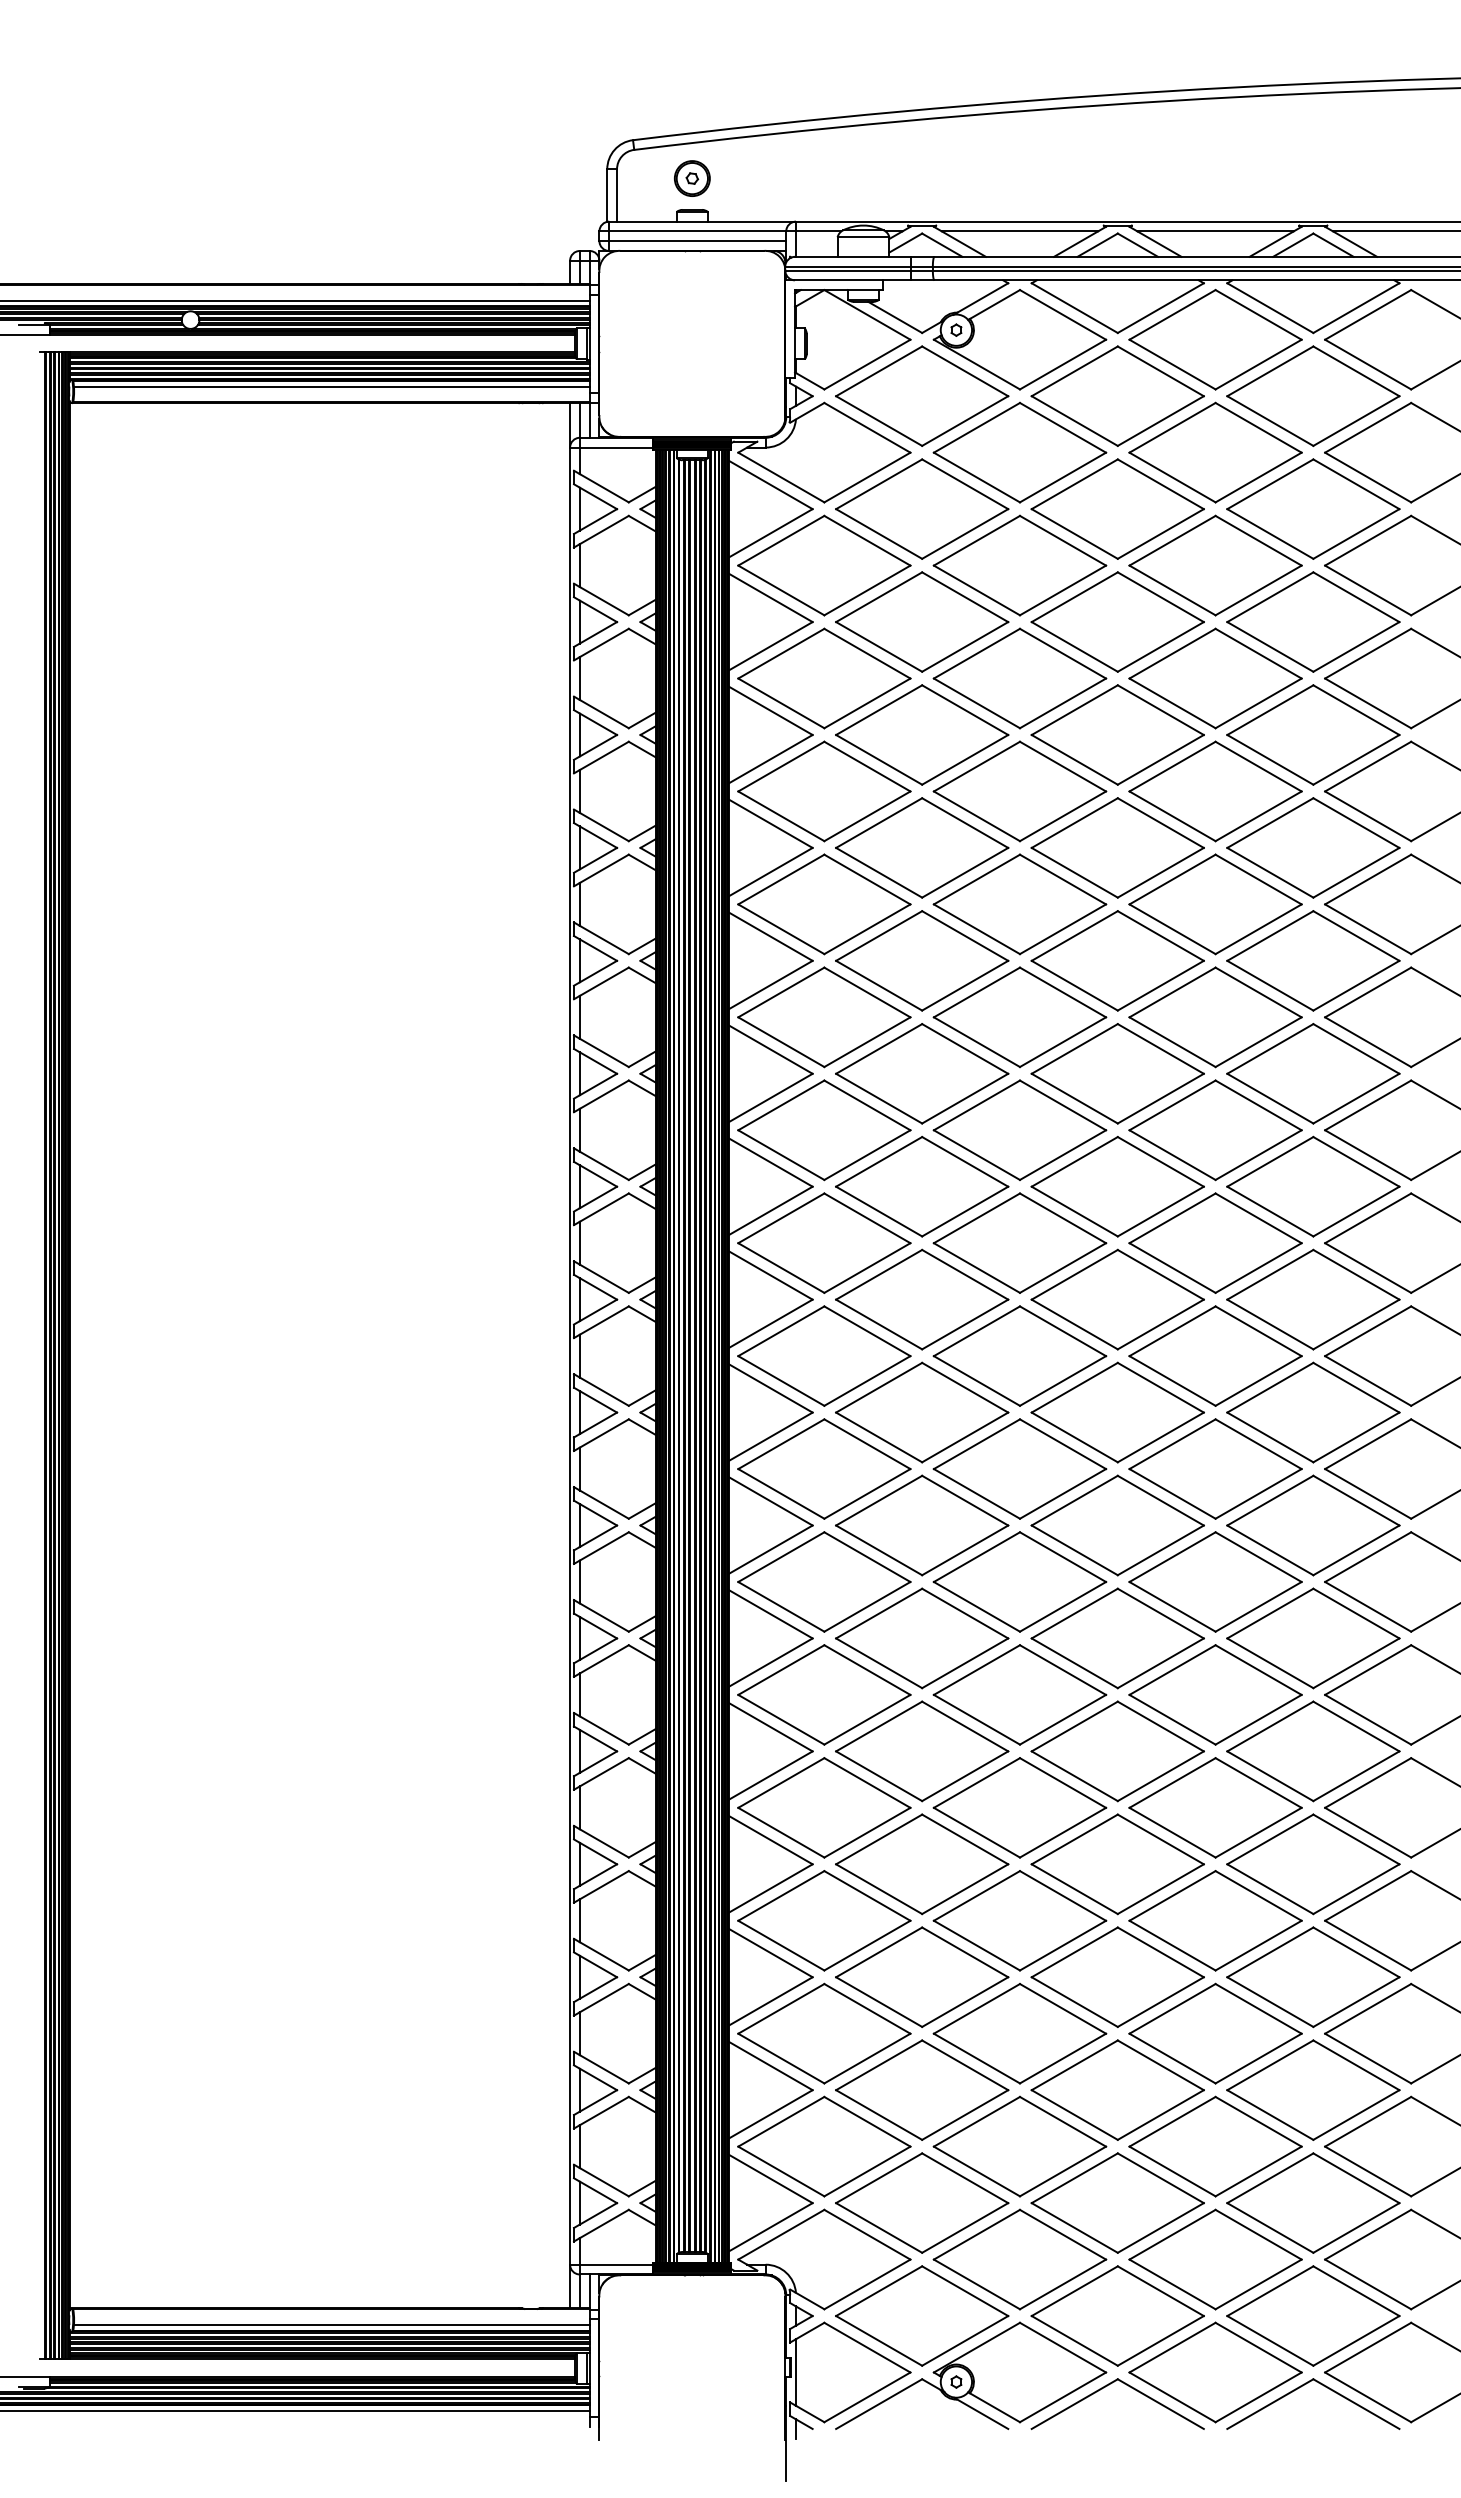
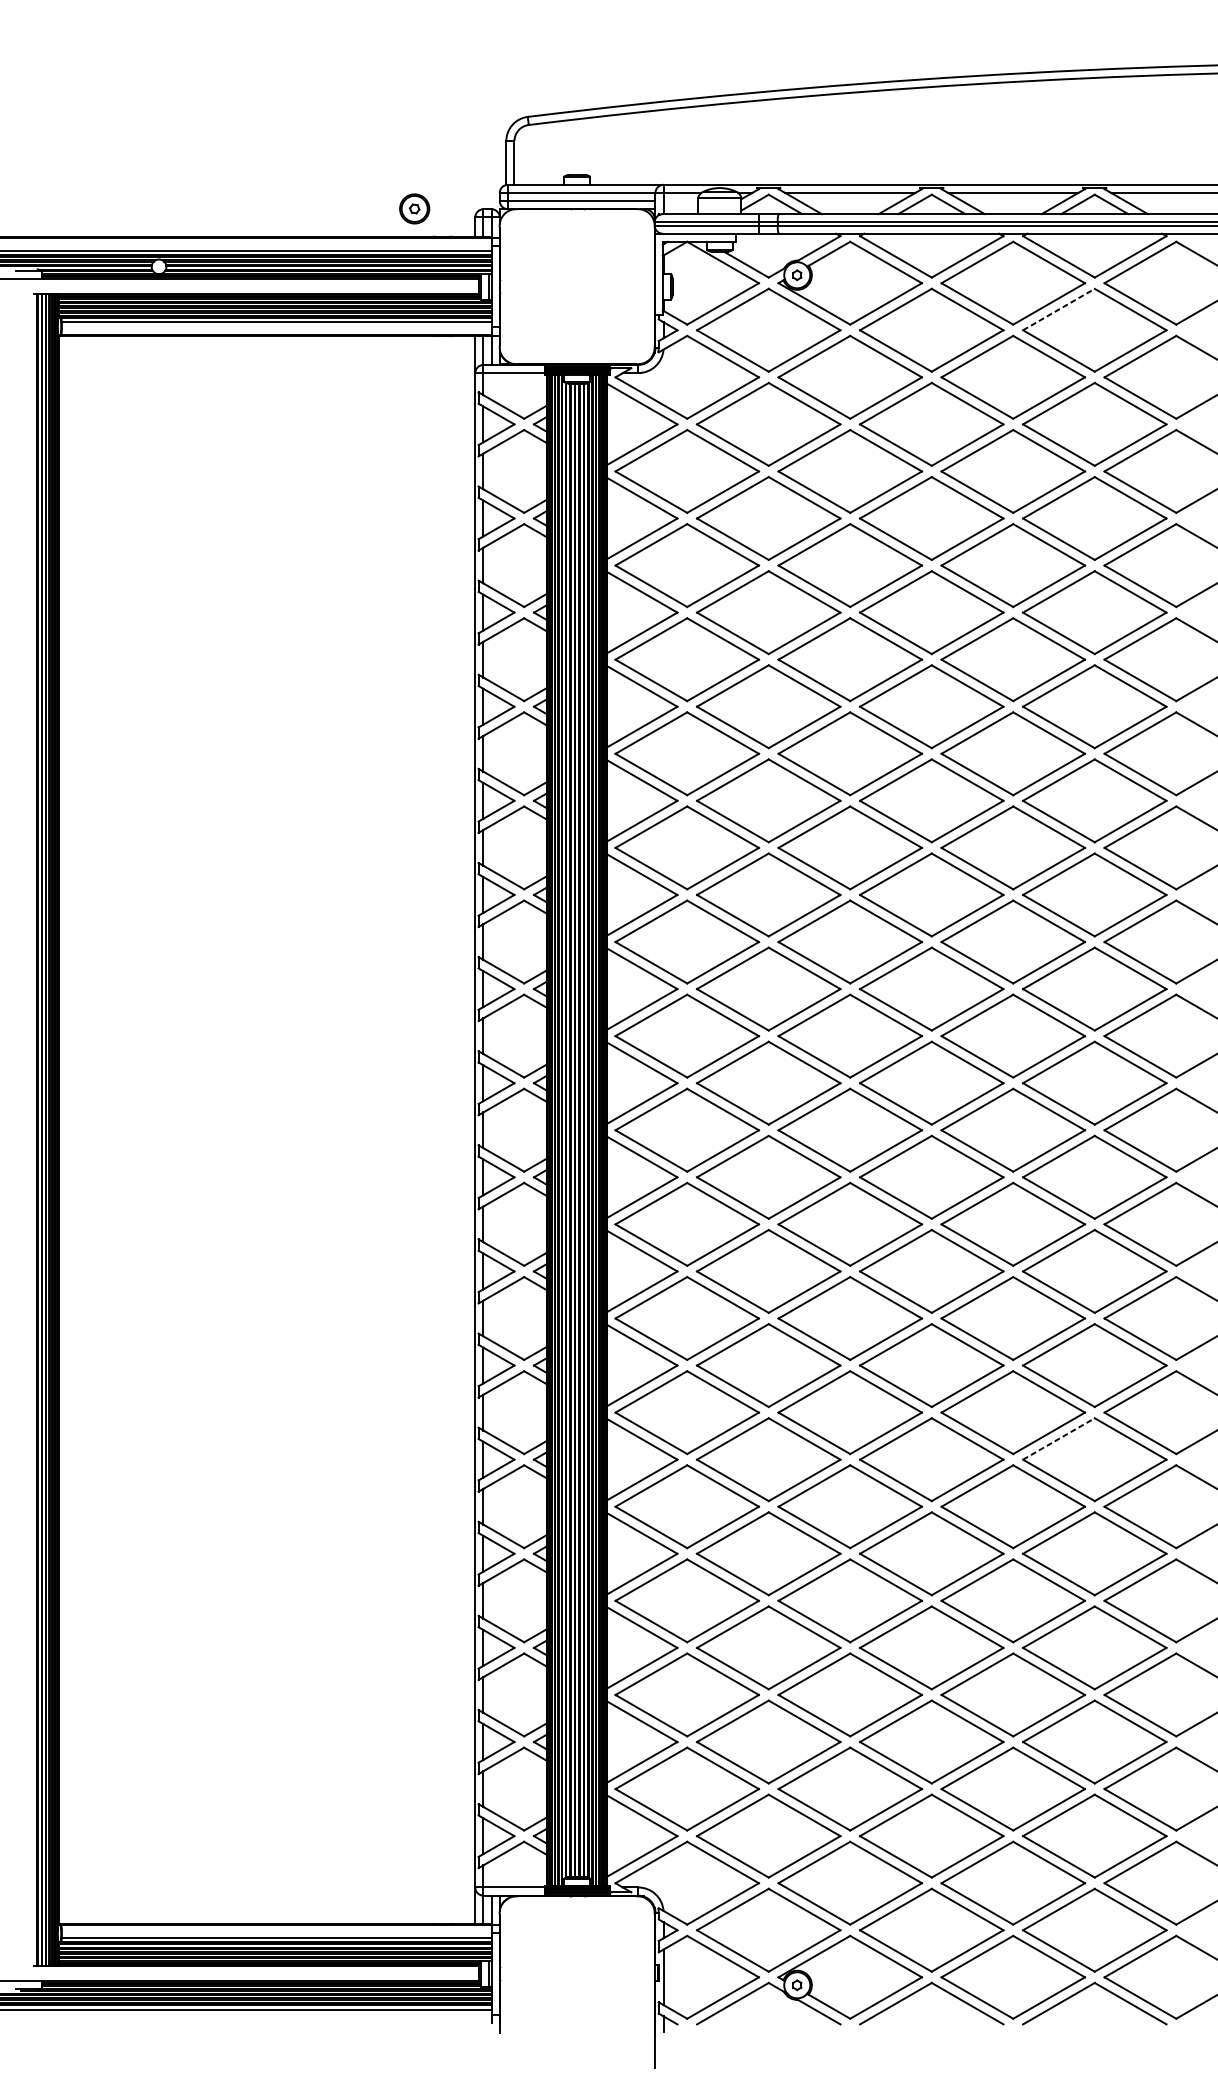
part: (692, 178) -> (414, 208), moved
line: (1270, 371) -> (1059, 309), solid -> dashed
line: (1270, 1726) -> (1059, 1438), solid -> dashed

